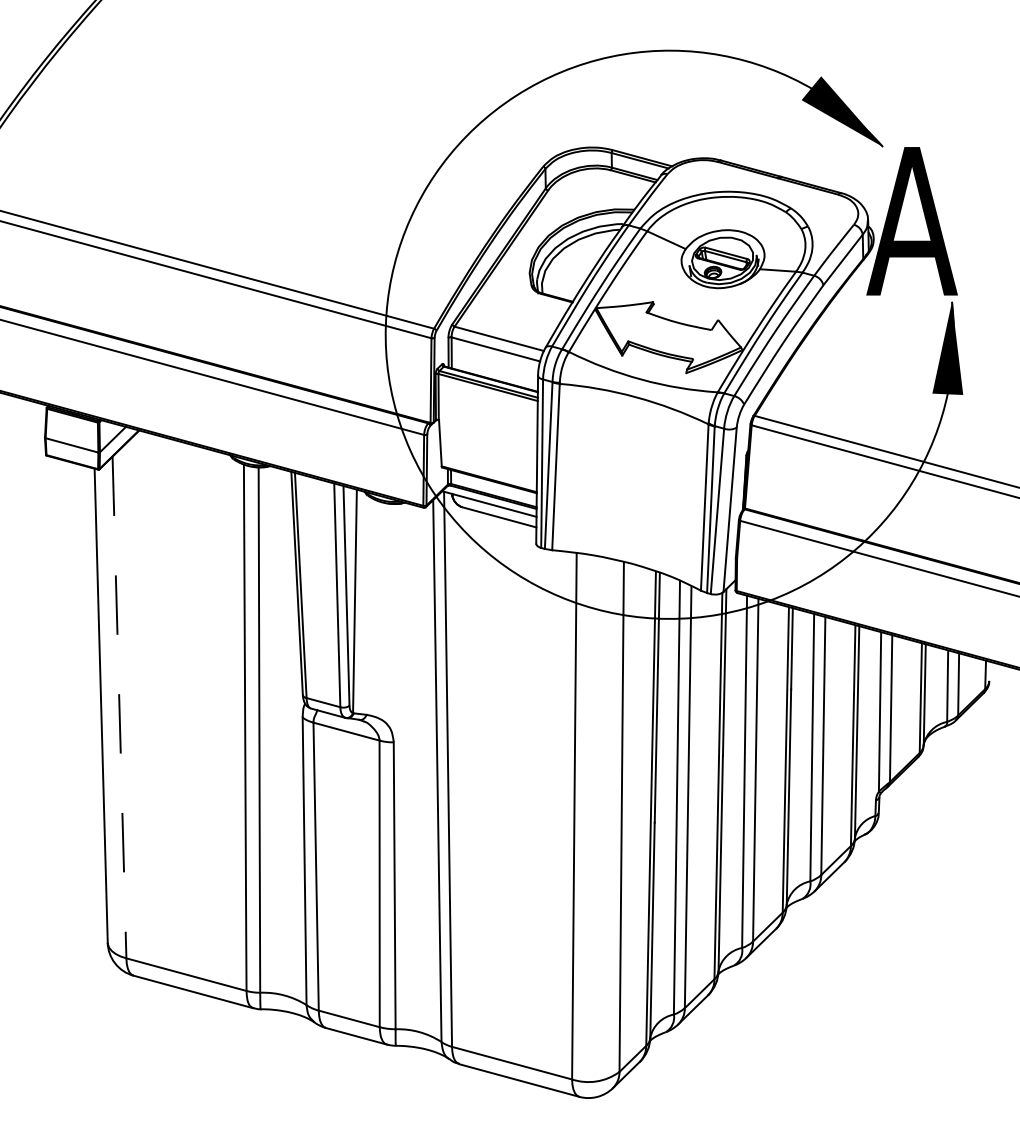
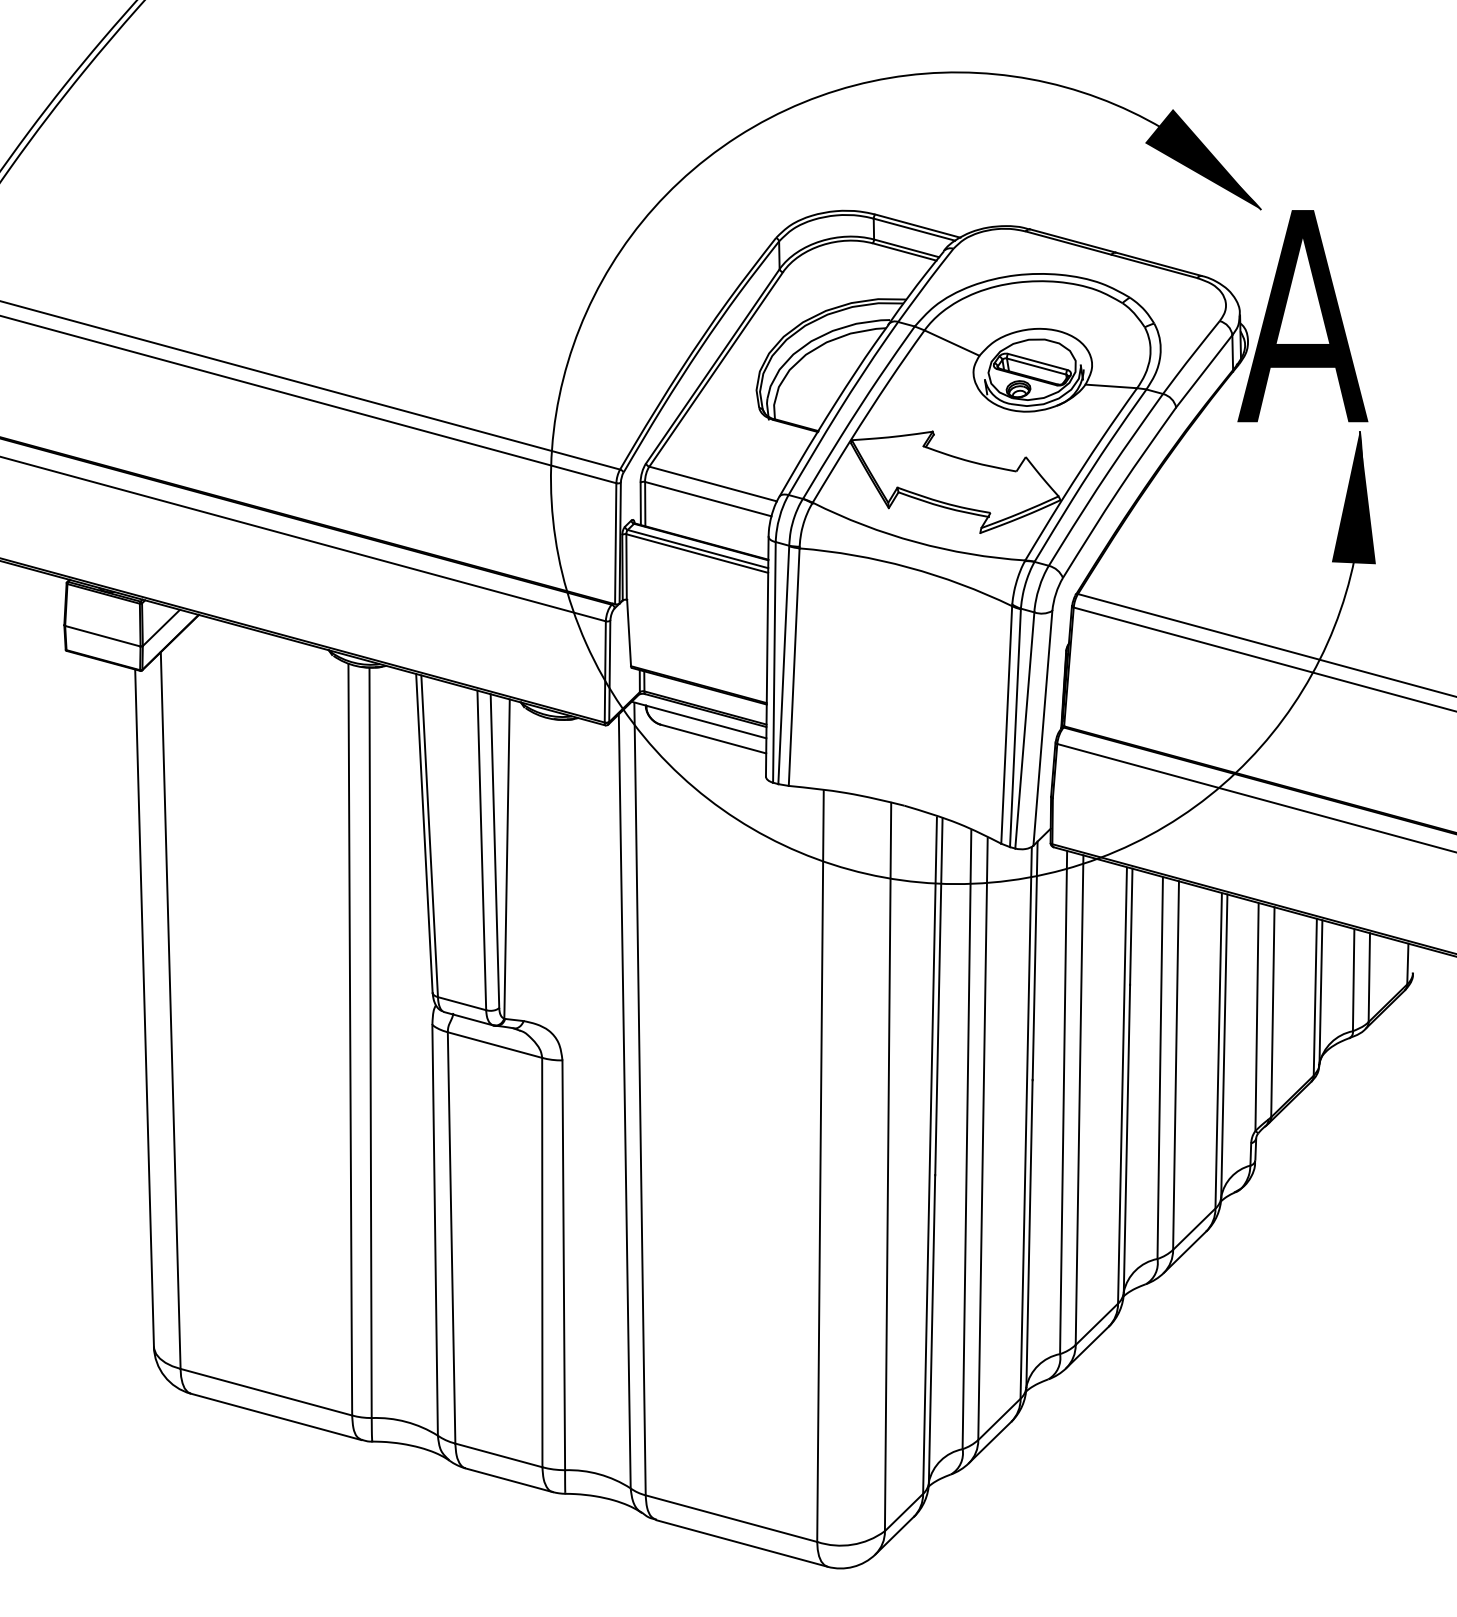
line: (119, 708) -> (170, 1011), dashed -> solid

